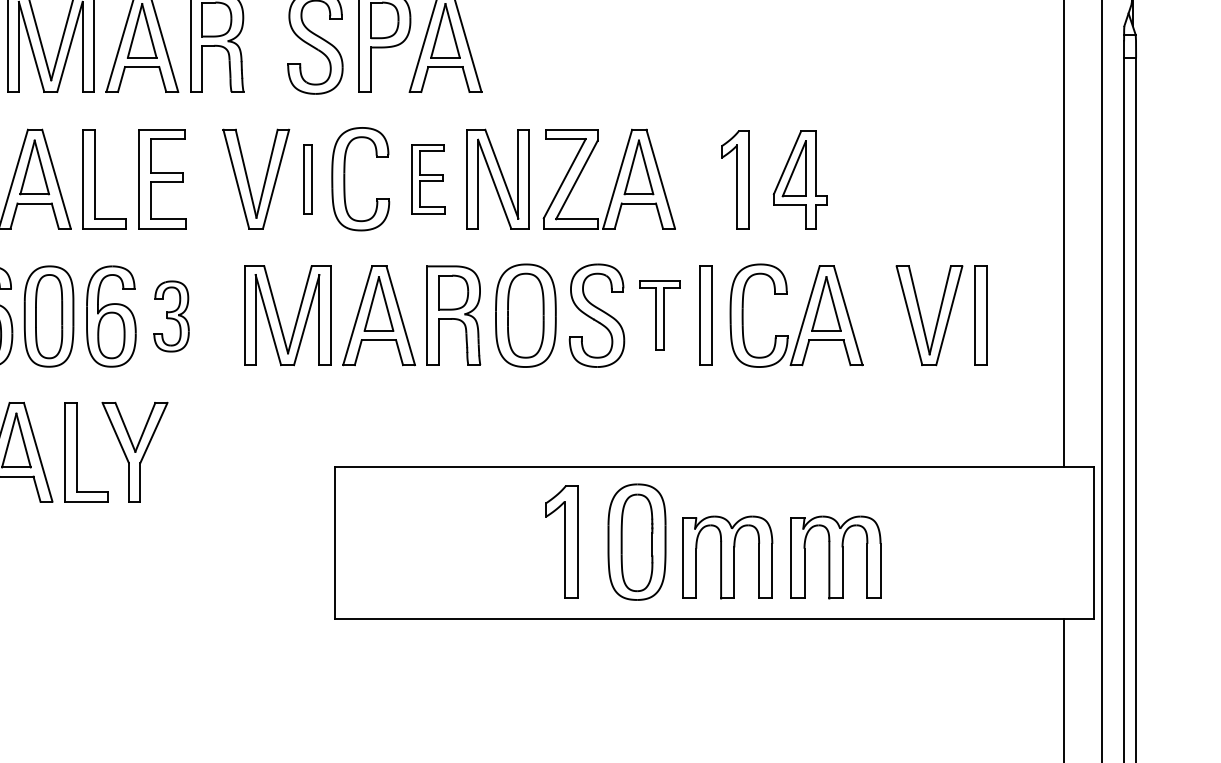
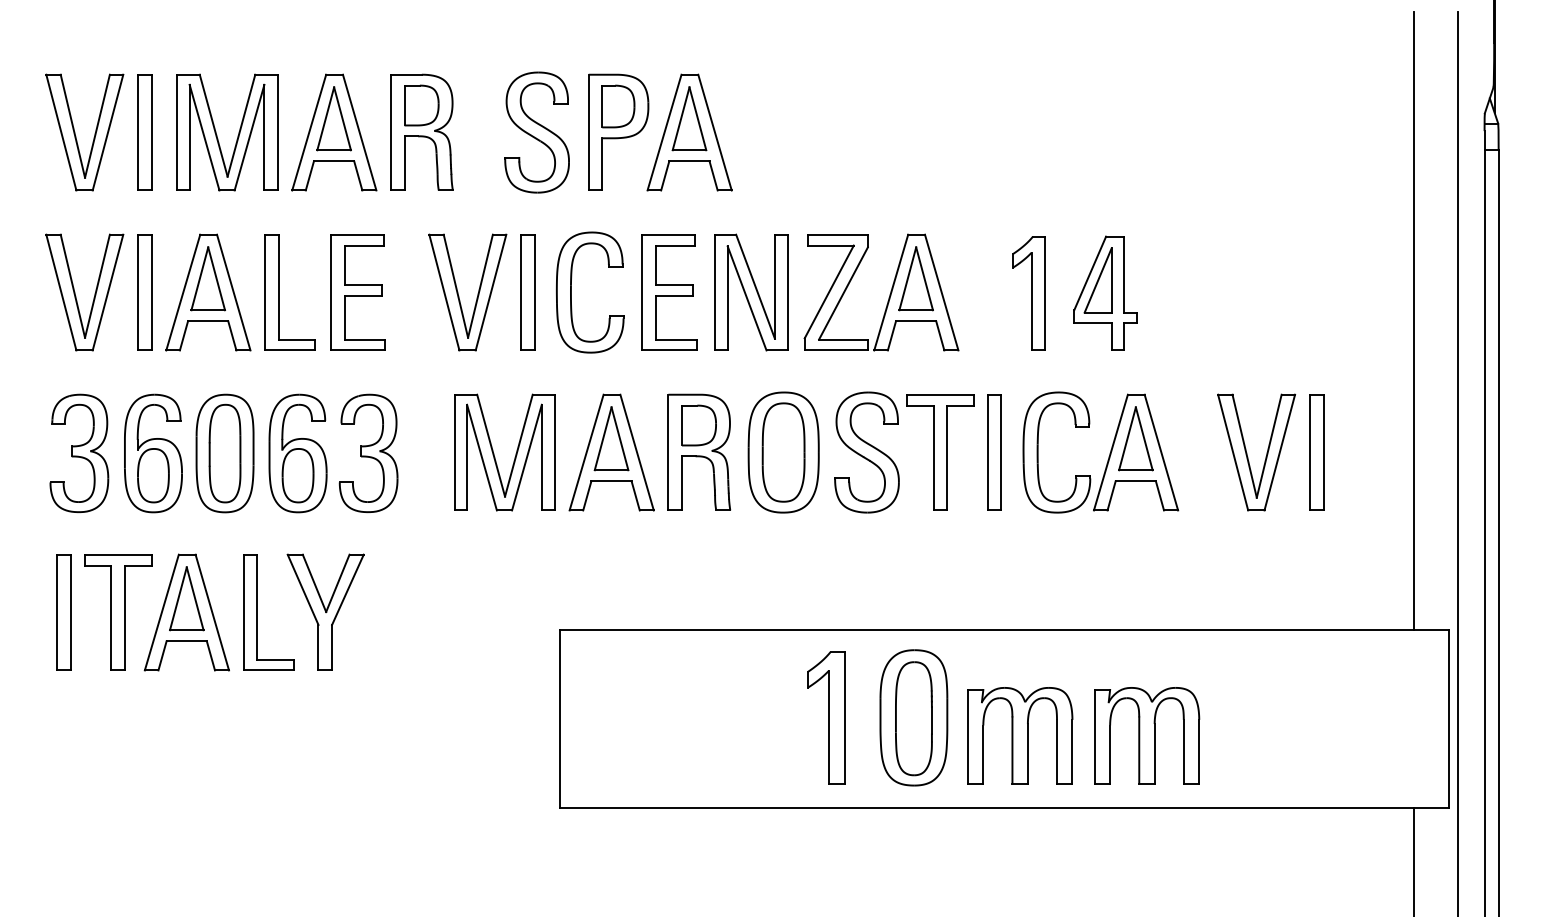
part: (307, 179) -> (527, 292), size x1.43
part: (428, 179) -> (669, 292), size x1.43
part: (659, 315) -> (940, 452), size x1.43
part: (171, 316) -> (368, 453), size x1.43

